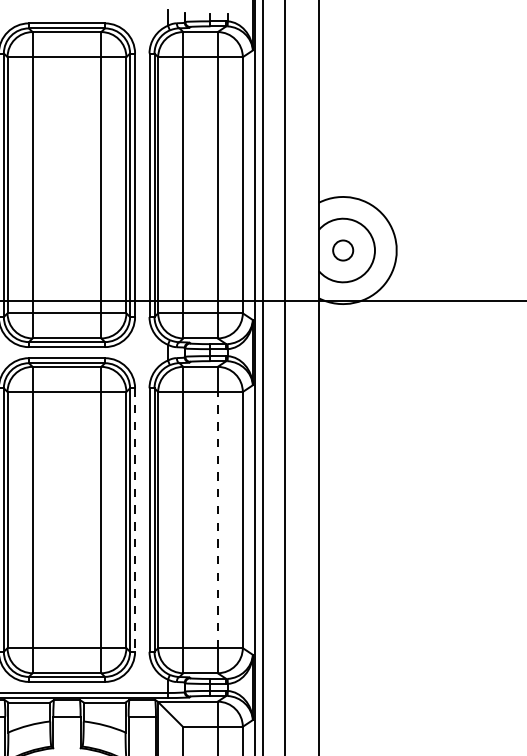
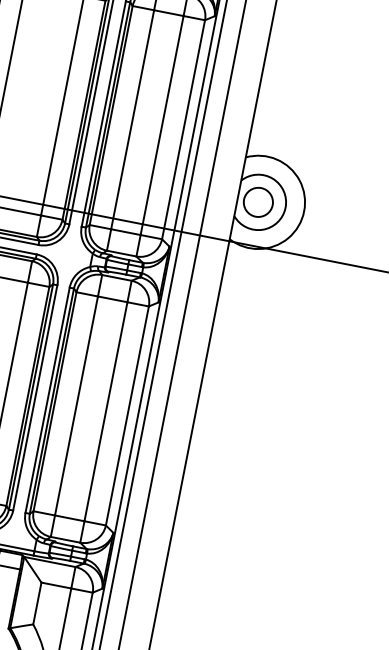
circle: (342, 250) -> (257, 202), size x1.67
line: (217, 519) -> (105, 411), dashed -> solid
line: (135, 520) -> (35, 398), dashed -> solid

